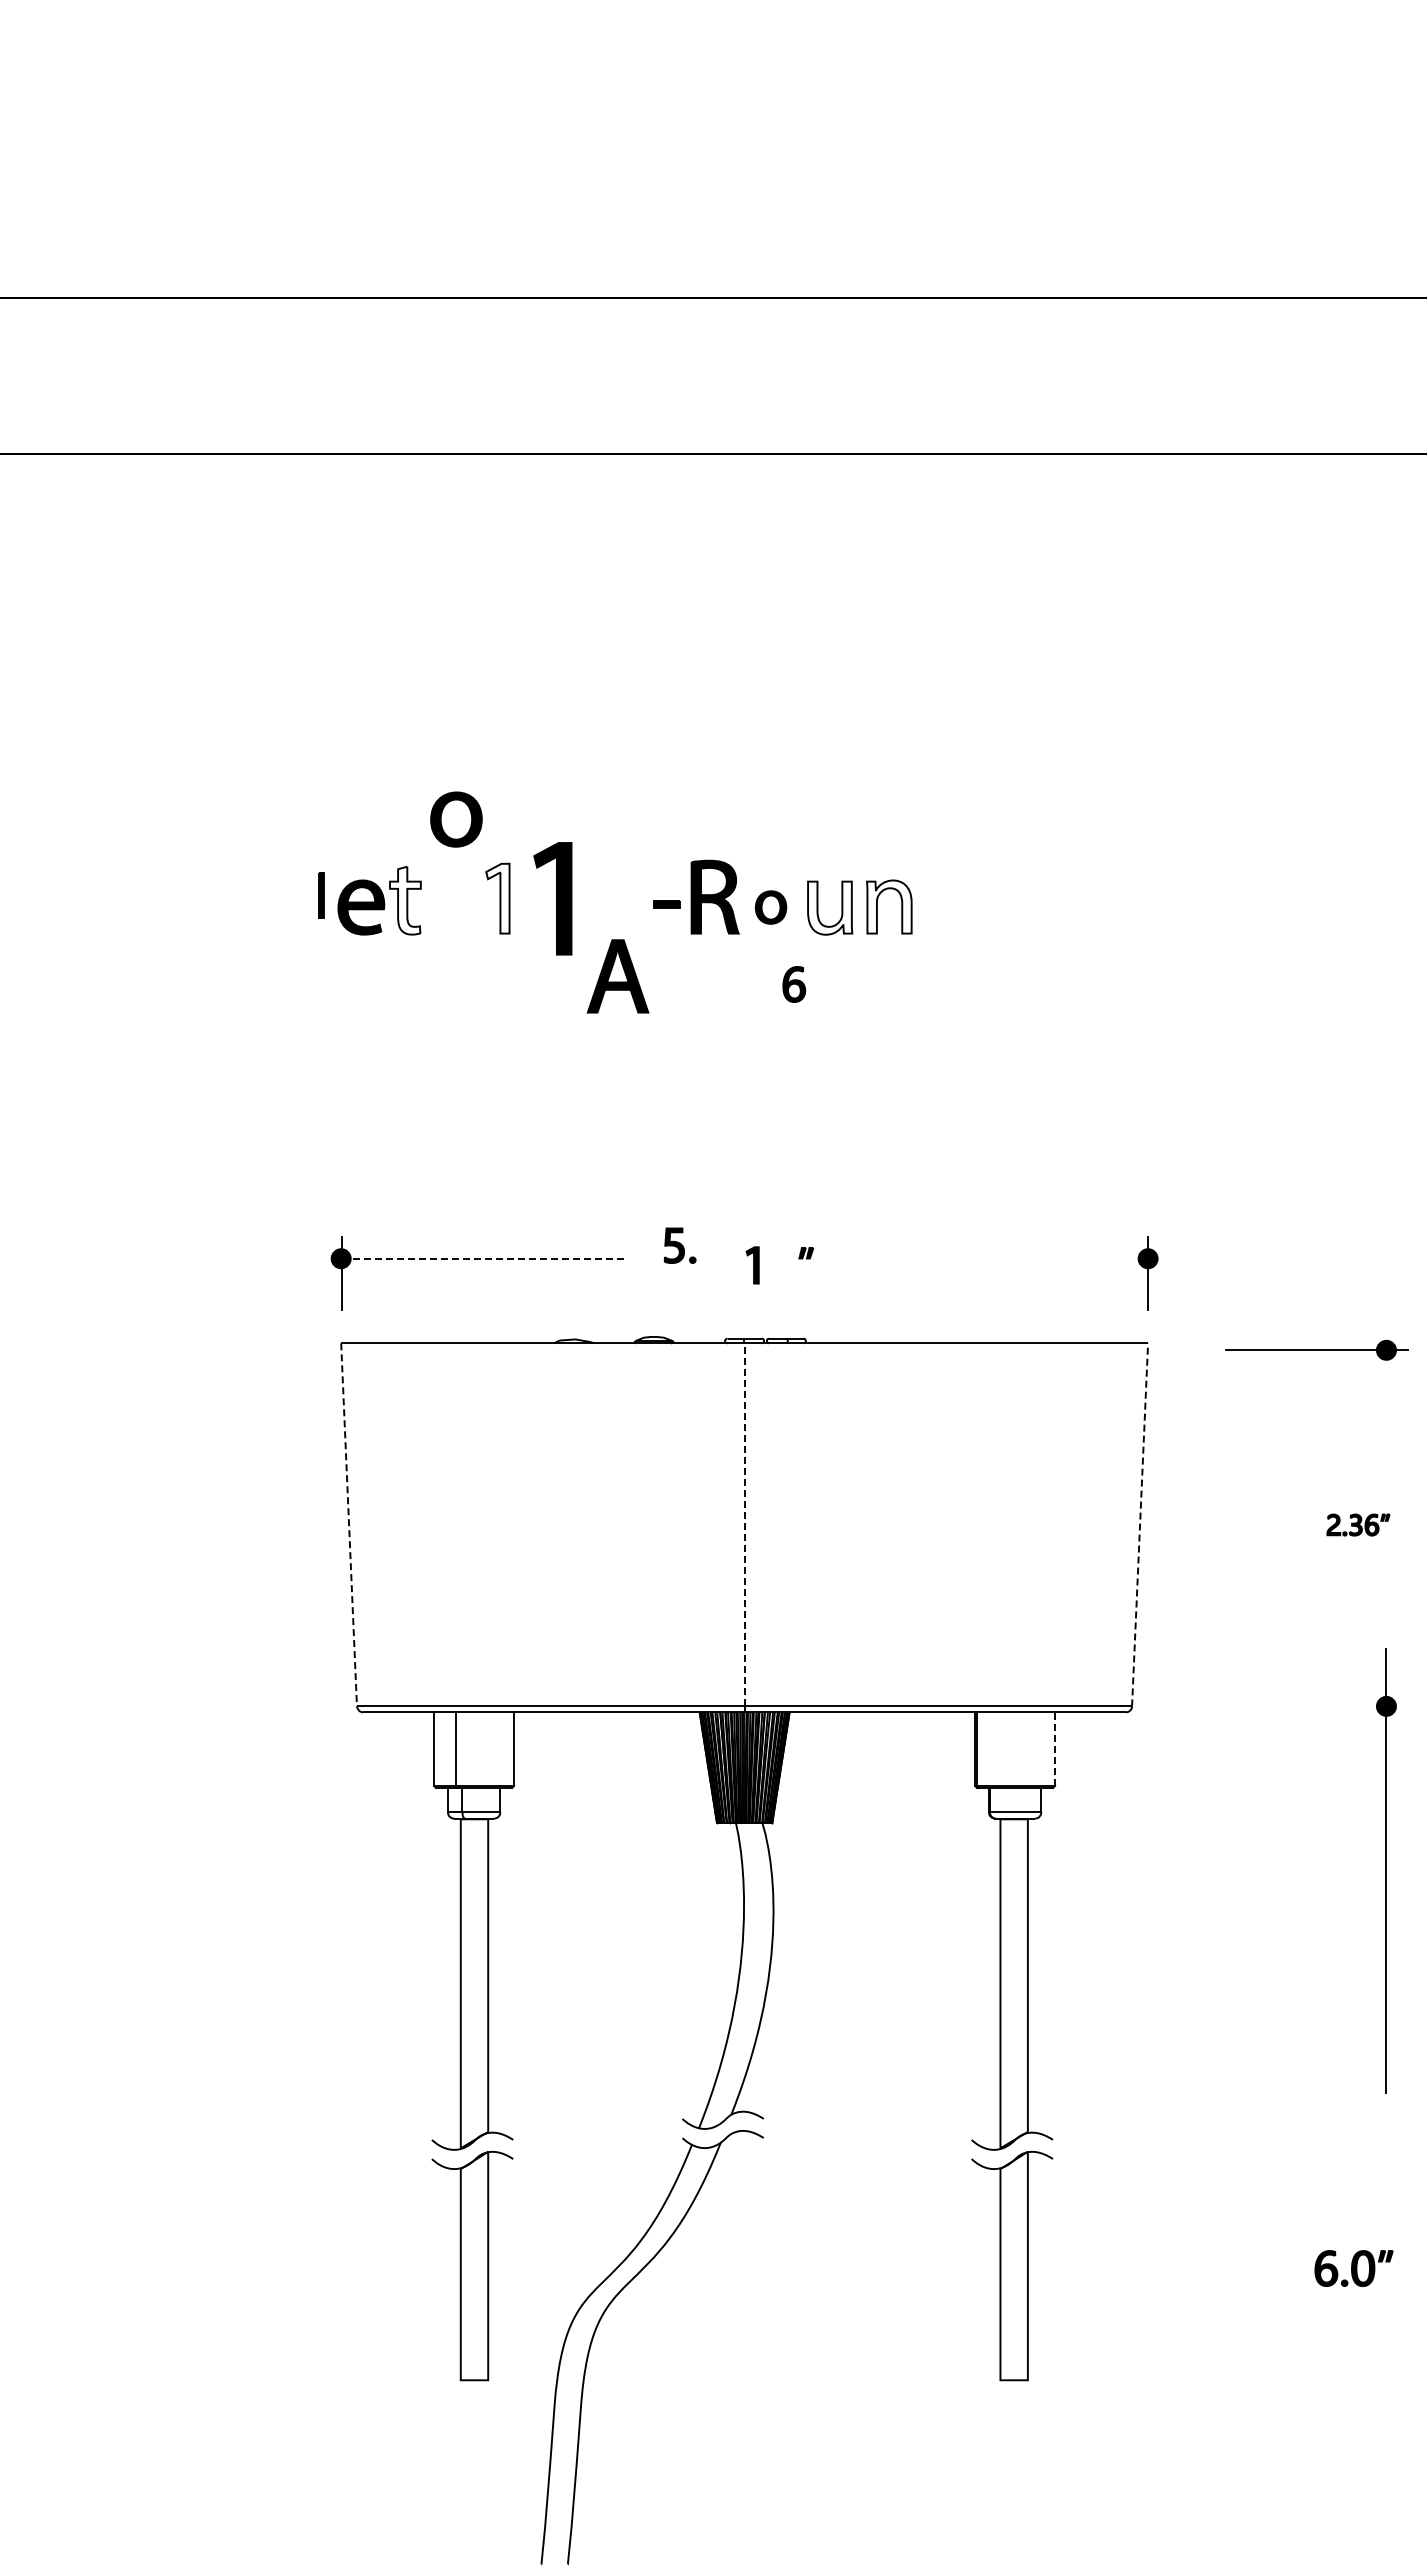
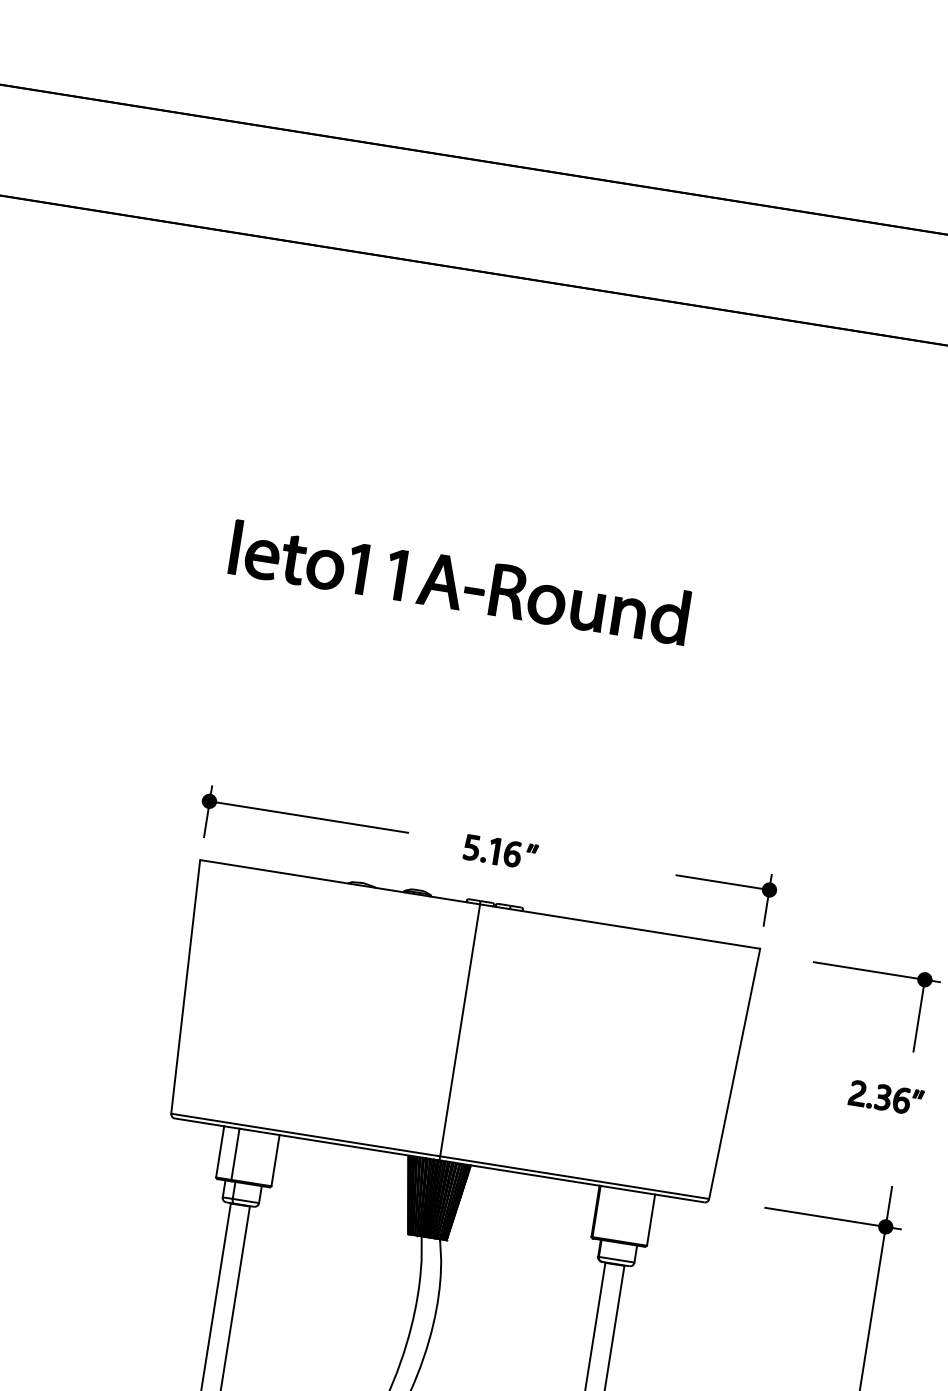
part: (456, 819) -> (325, 569), moved
part: (321, 895) -> (235, 547), size x1.67
part: (947, 895) -> (670, 615), added
fill: (497, 898) -> (357, 568), added
part: (552, 898) -> (395, 574), size x0.62
fill: (405, 900) -> (293, 559), added
fill: (889, 906) -> (628, 617), added
part: (770, 907) -> (546, 604), size x1.67
fill: (830, 907) -> (587, 611), added
part: (617, 976) -> (440, 580), moved
part: (794, 984) -> (512, 854), moved
part: (680, 1245) -> (476, 848), moved
line: (484, 1258) -> (308, 816), dashed -> solid
line: (1080, 1258) -> (722, 882), added
line: (1386, 1401) -> (919, 1015), added
line: (349, 1524) -> (186, 986), dashed -> solid
line: (744, 1524) -> (460, 1030), dashed -> solid
line: (1140, 1524) -> (735, 1073), dashed -> solid
part: (1358, 1524) -> (886, 1097), size x1.67
line: (1310, 1706) -> (833, 1218), added
line: (1055, 1749) -> (651, 1220), dashed -> solid

